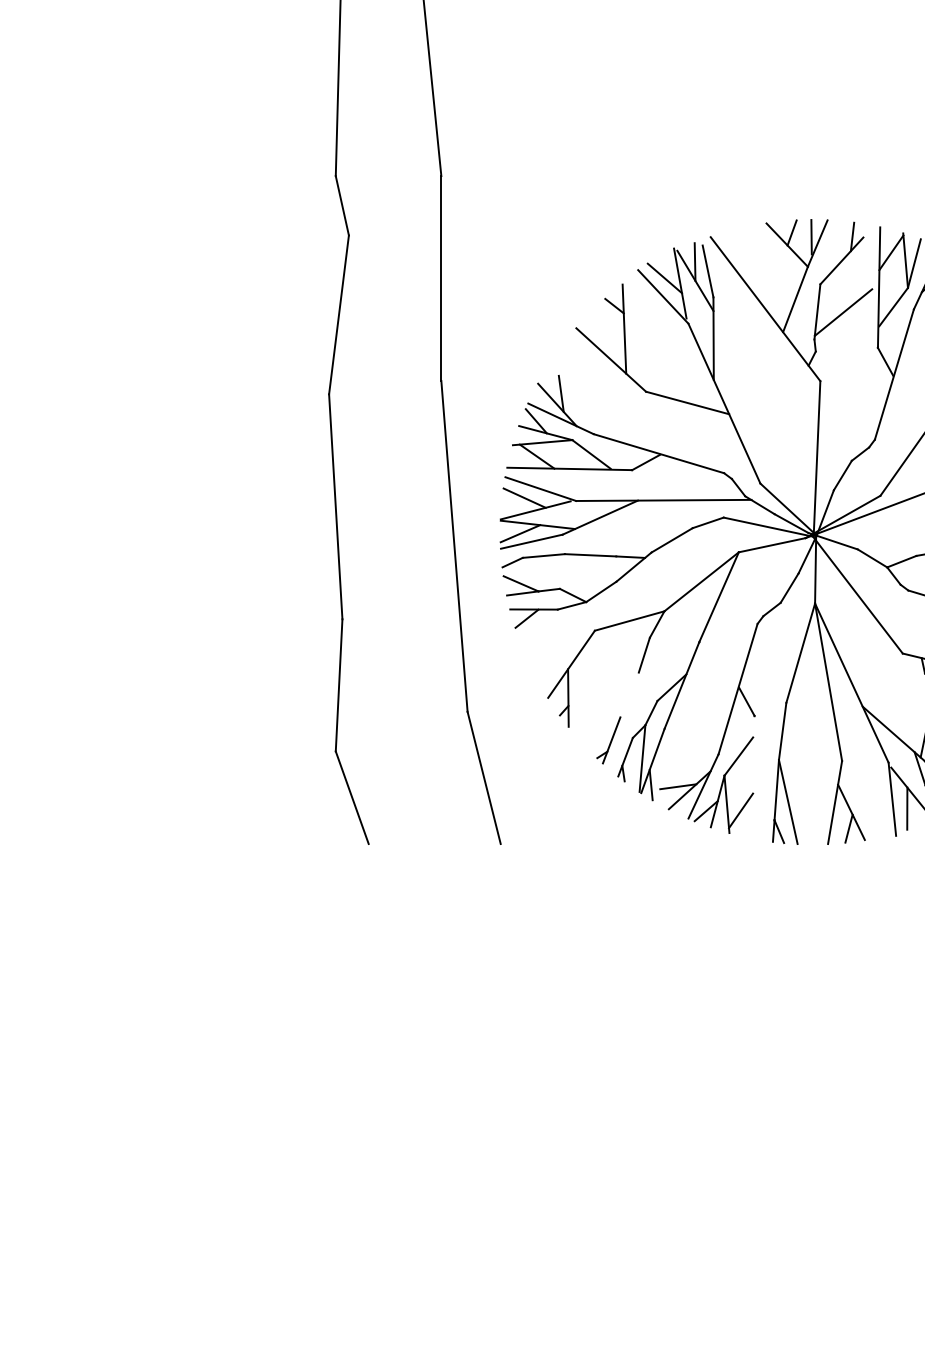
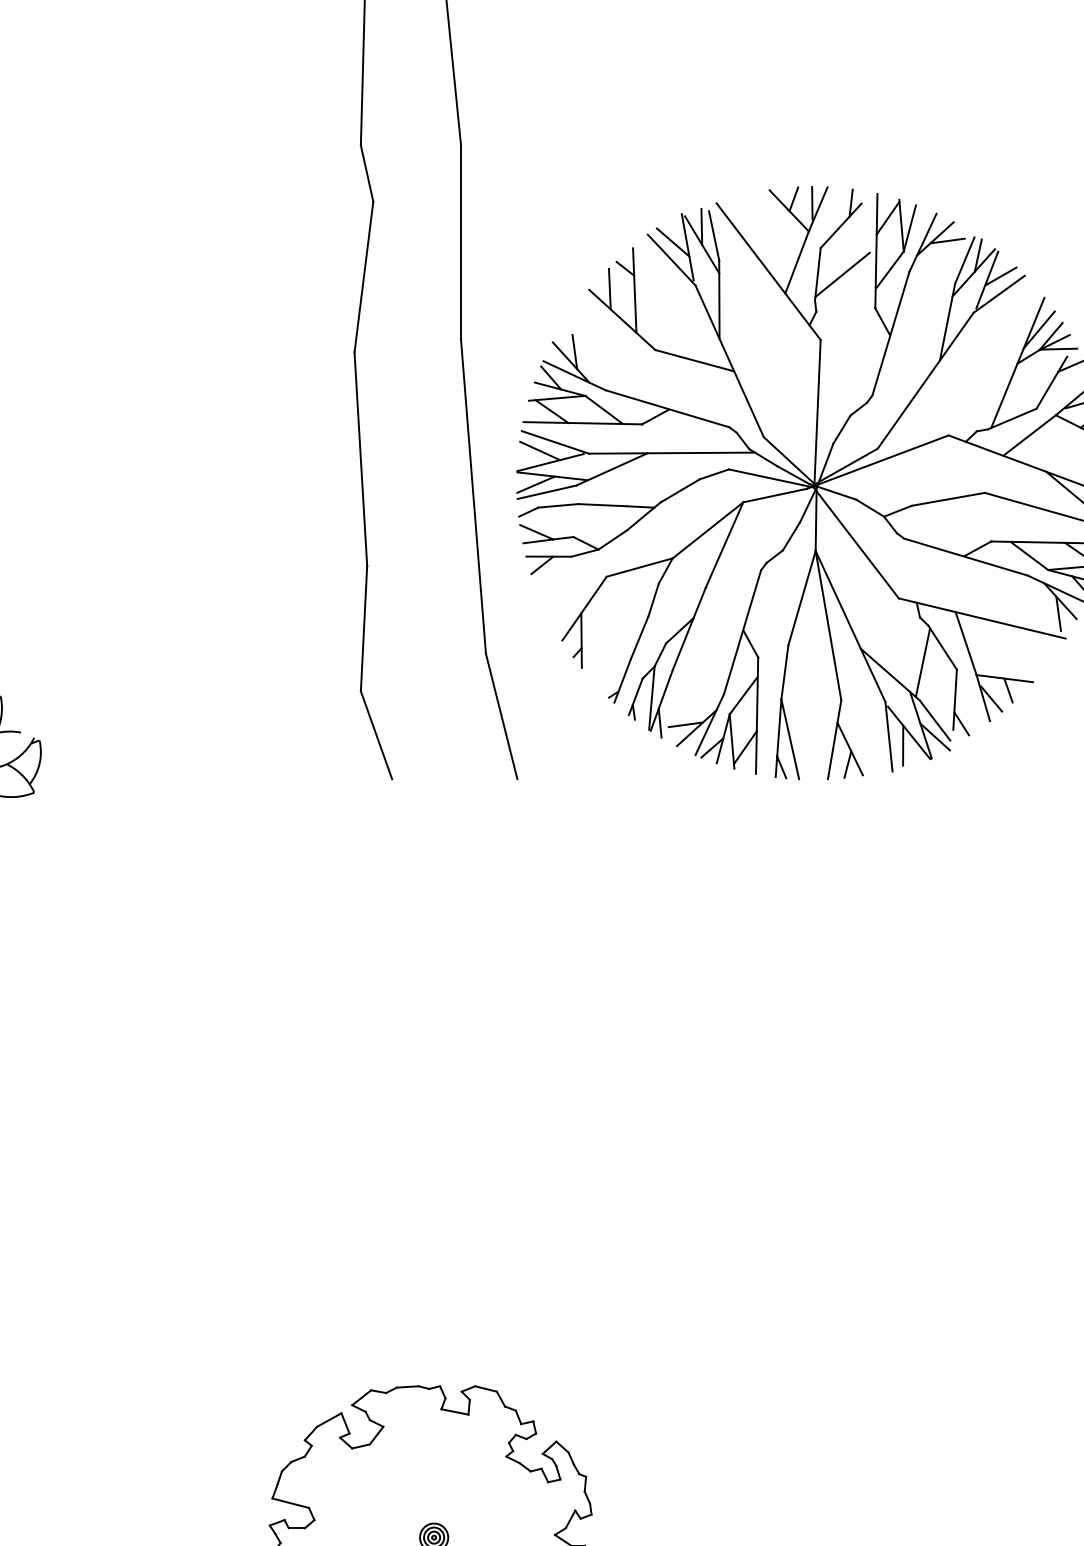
line: (597, 326) -> (609, 288), added
line: (629, 694) -> (639, 637), added
line: (753, 776) -> (757, 715), added

